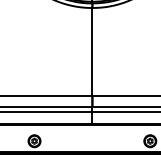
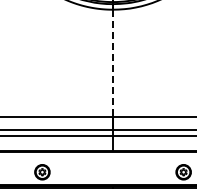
line: (92, 52) -> (113, 63), solid -> dashed

